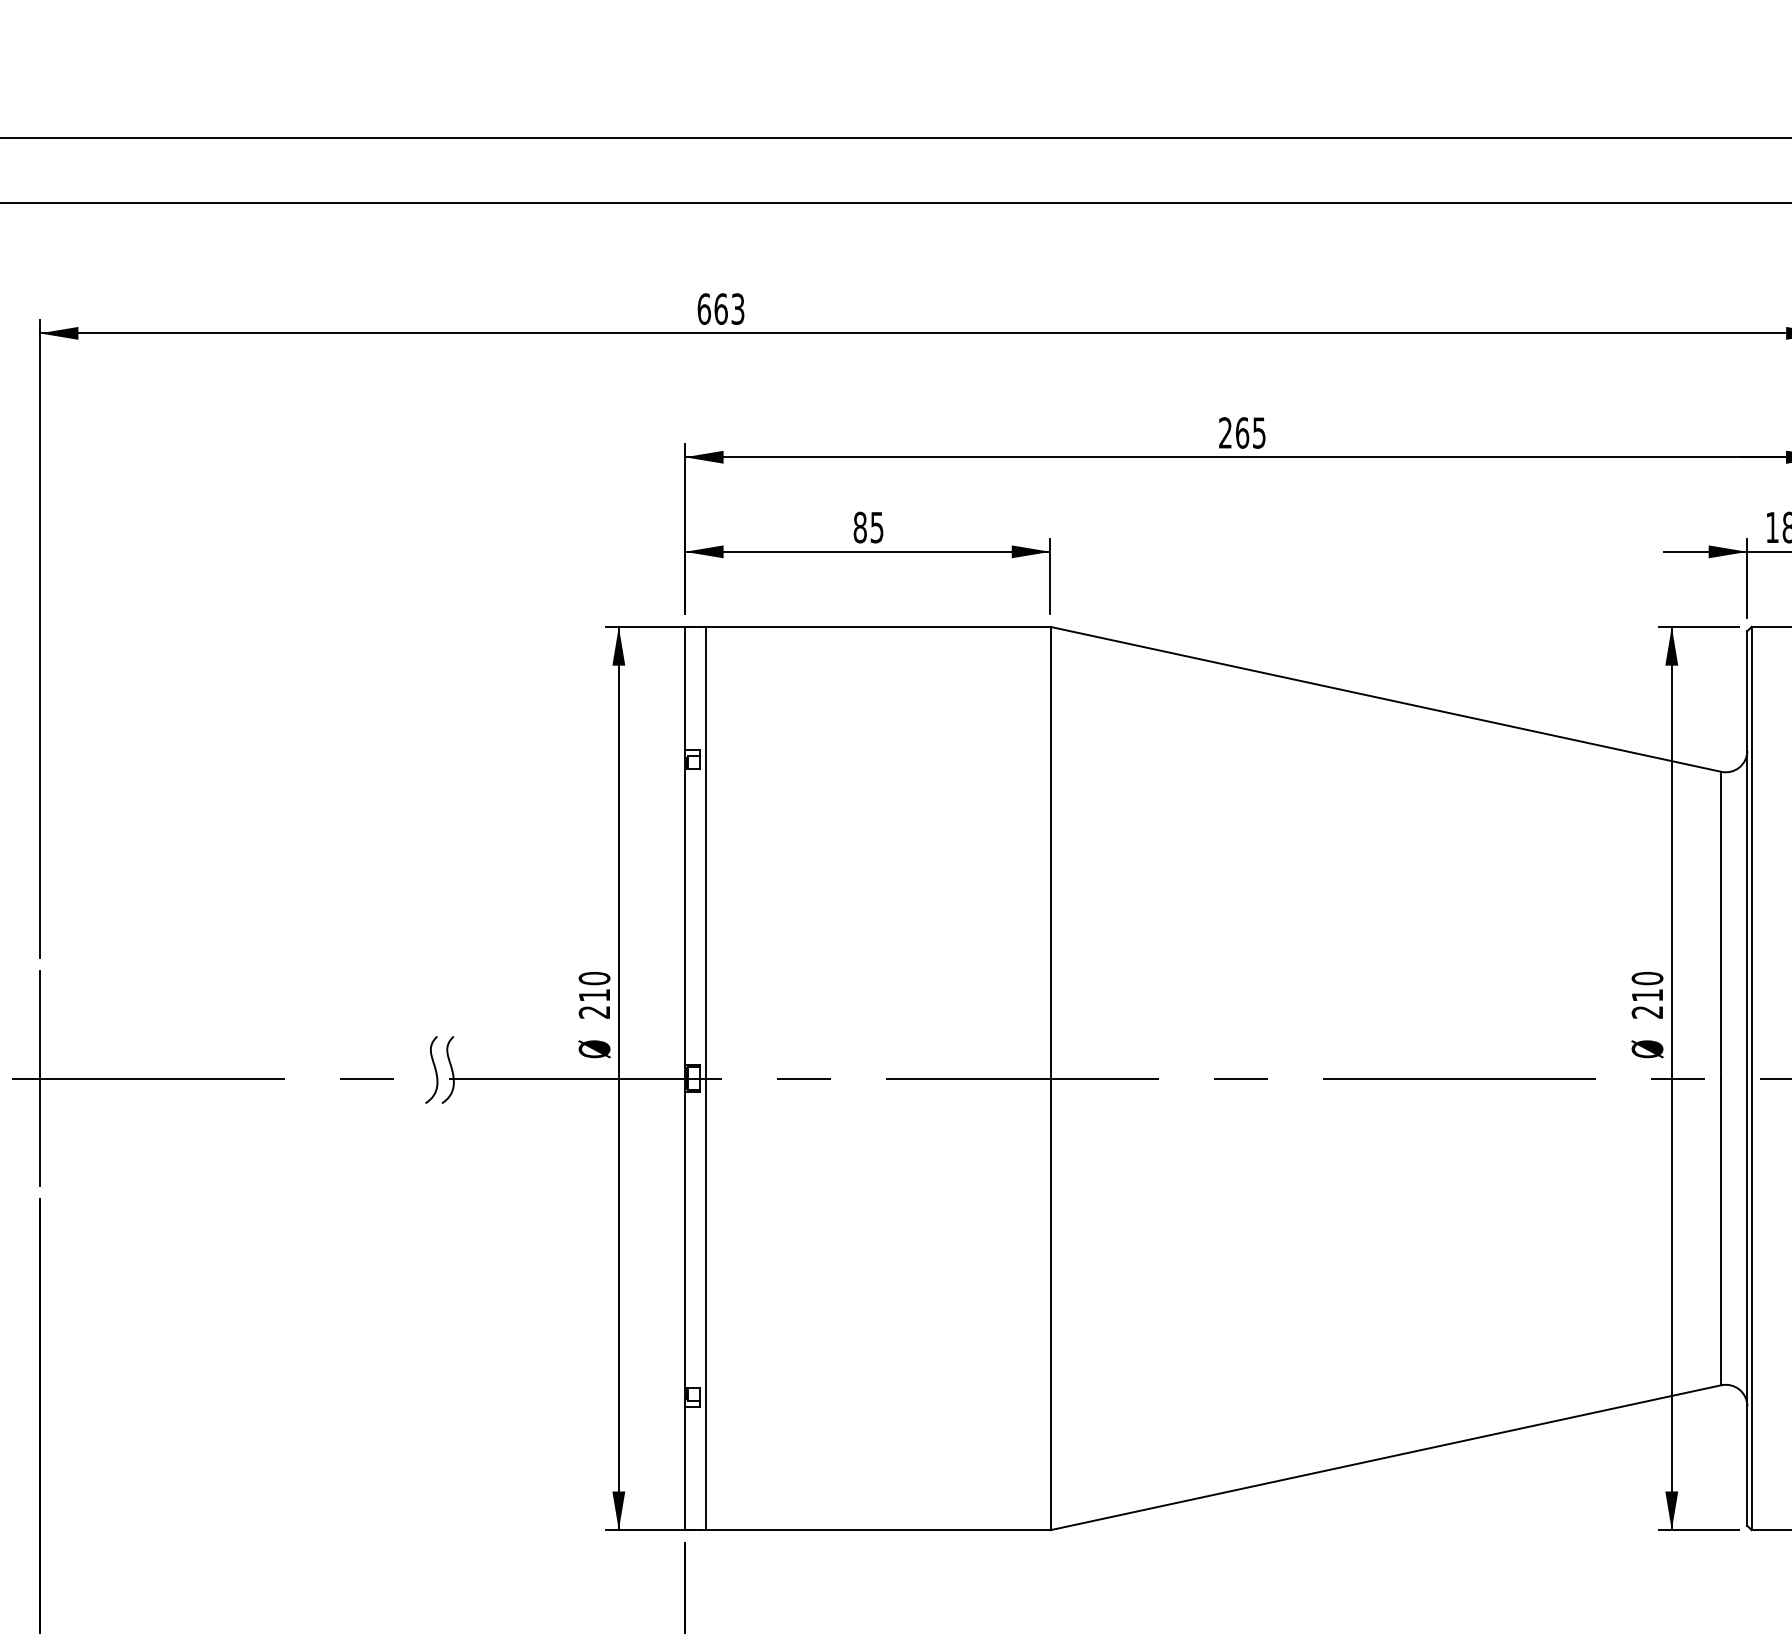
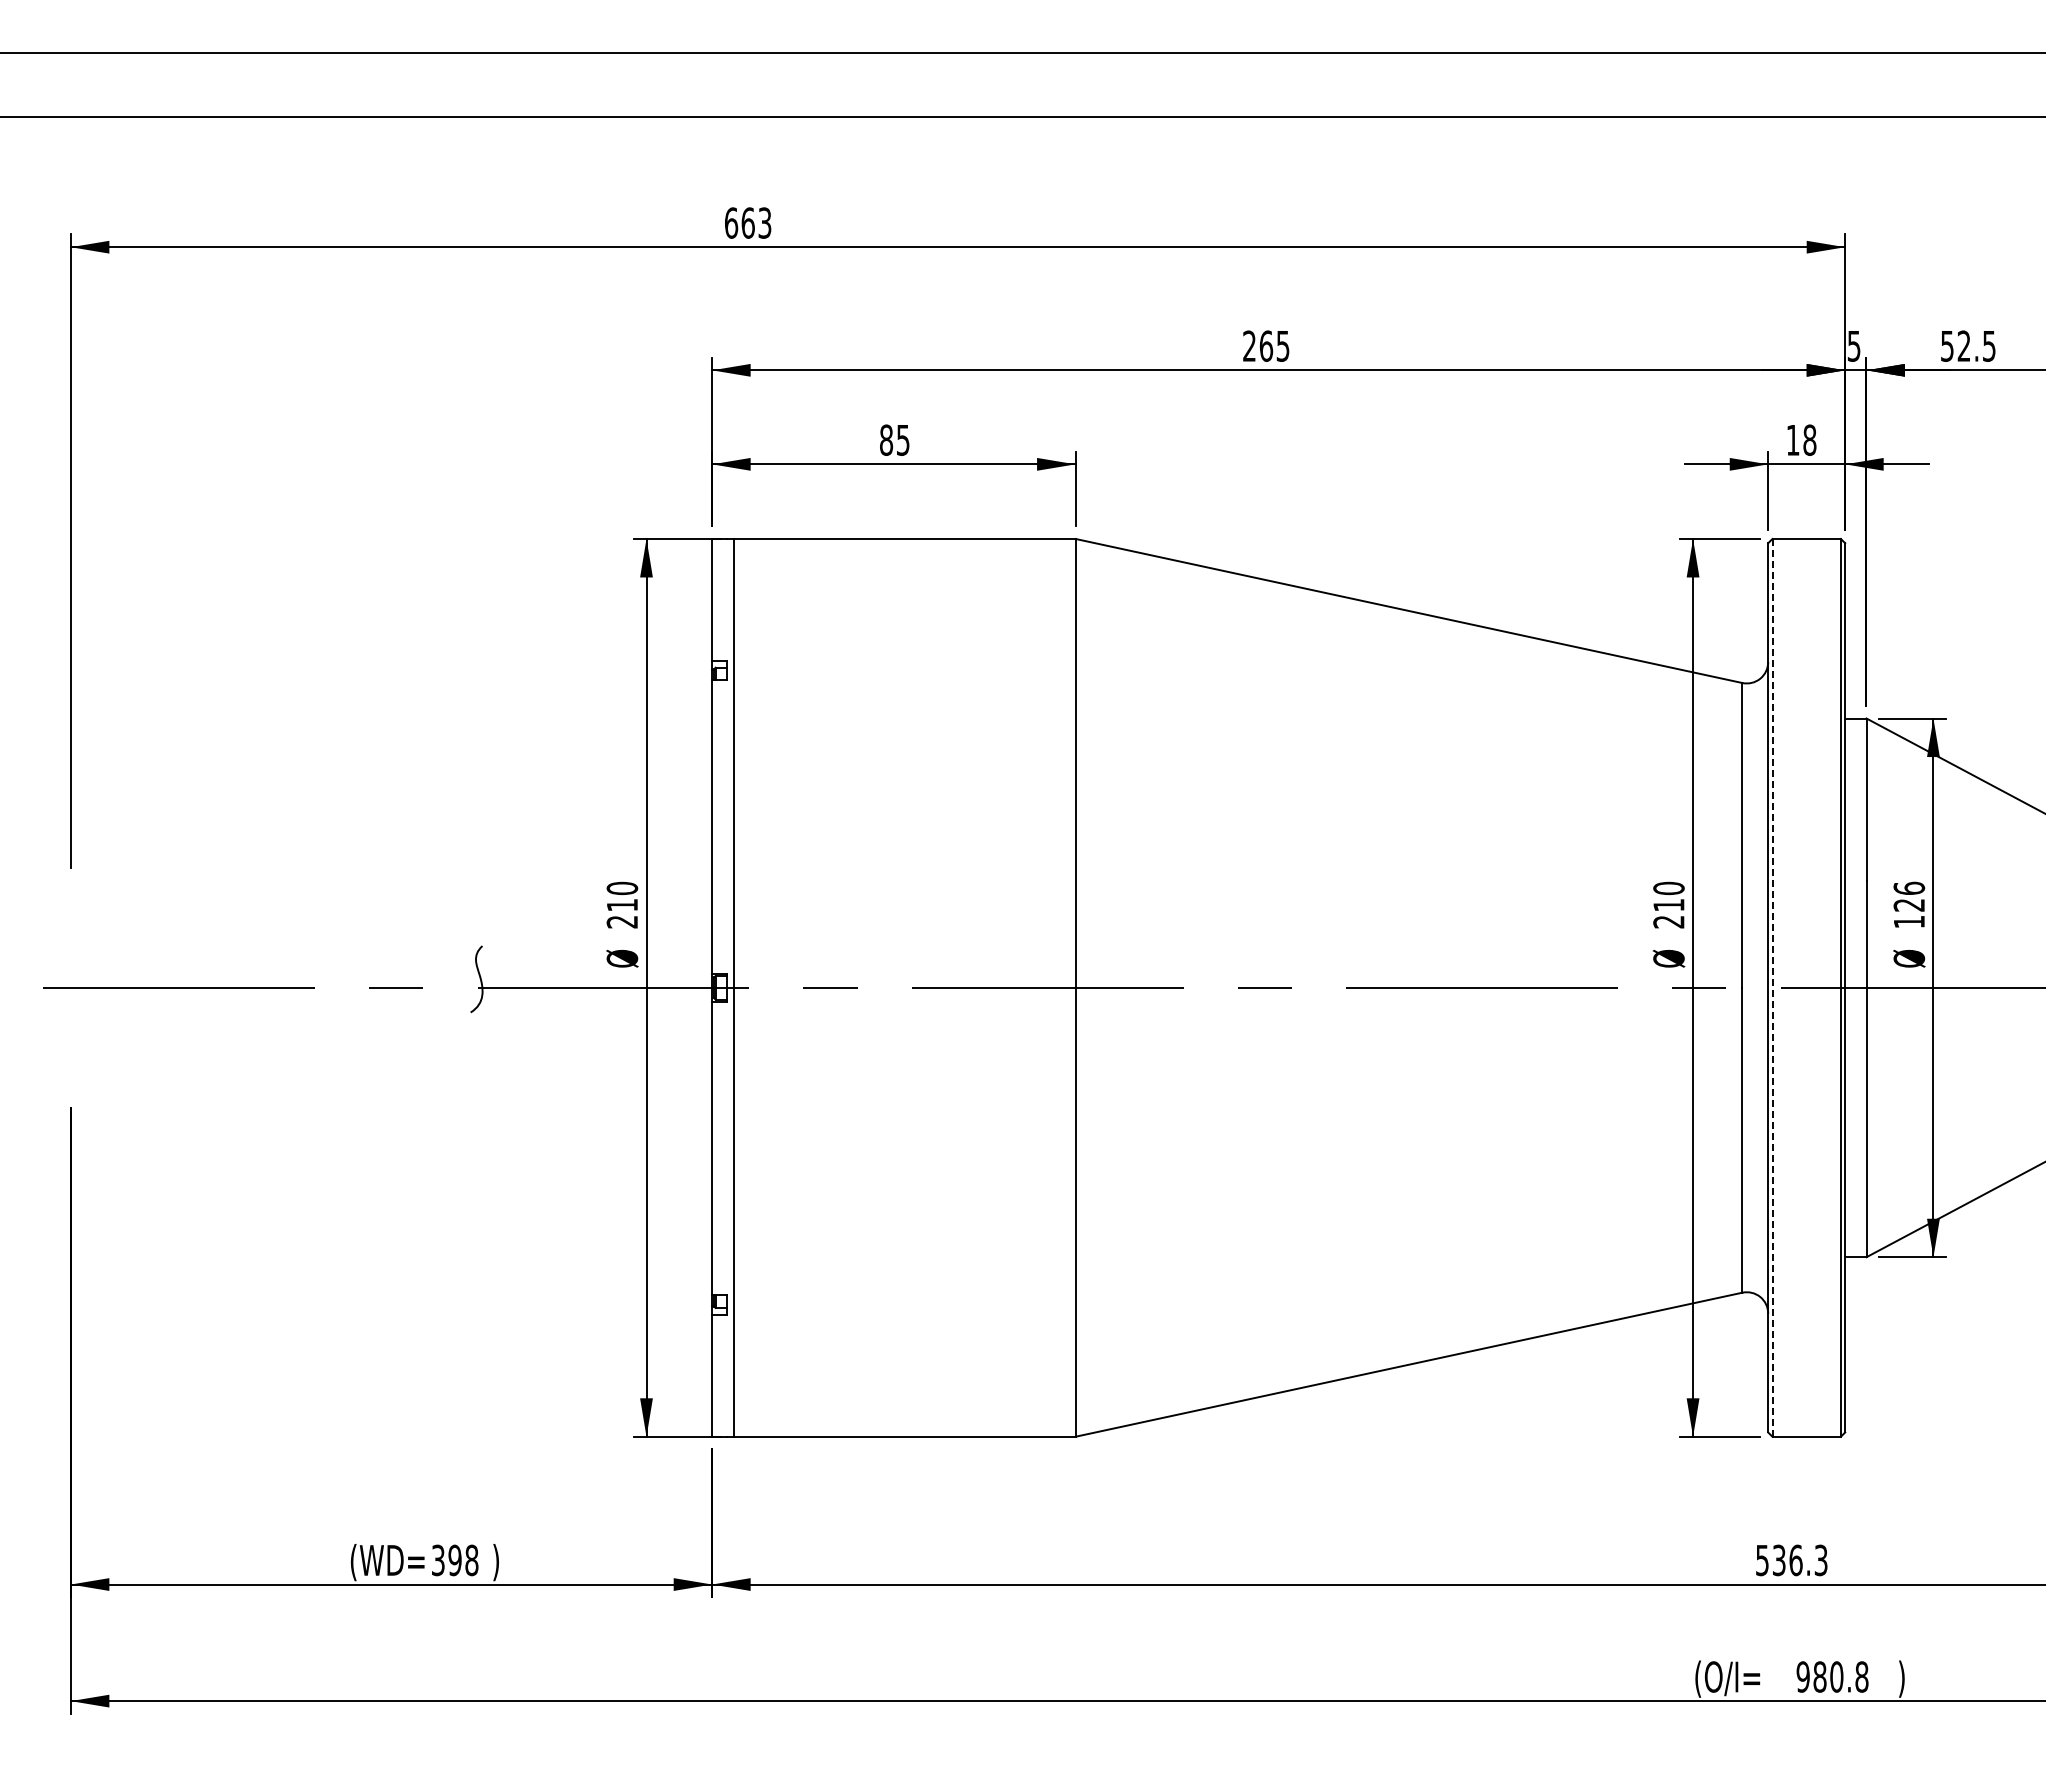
curve: (433, 1067) -> (462, 976), removed
line: (39, 1078) -> (70, 987), removed
line: (1751, 1078) -> (1772, 987), solid -> dashed

